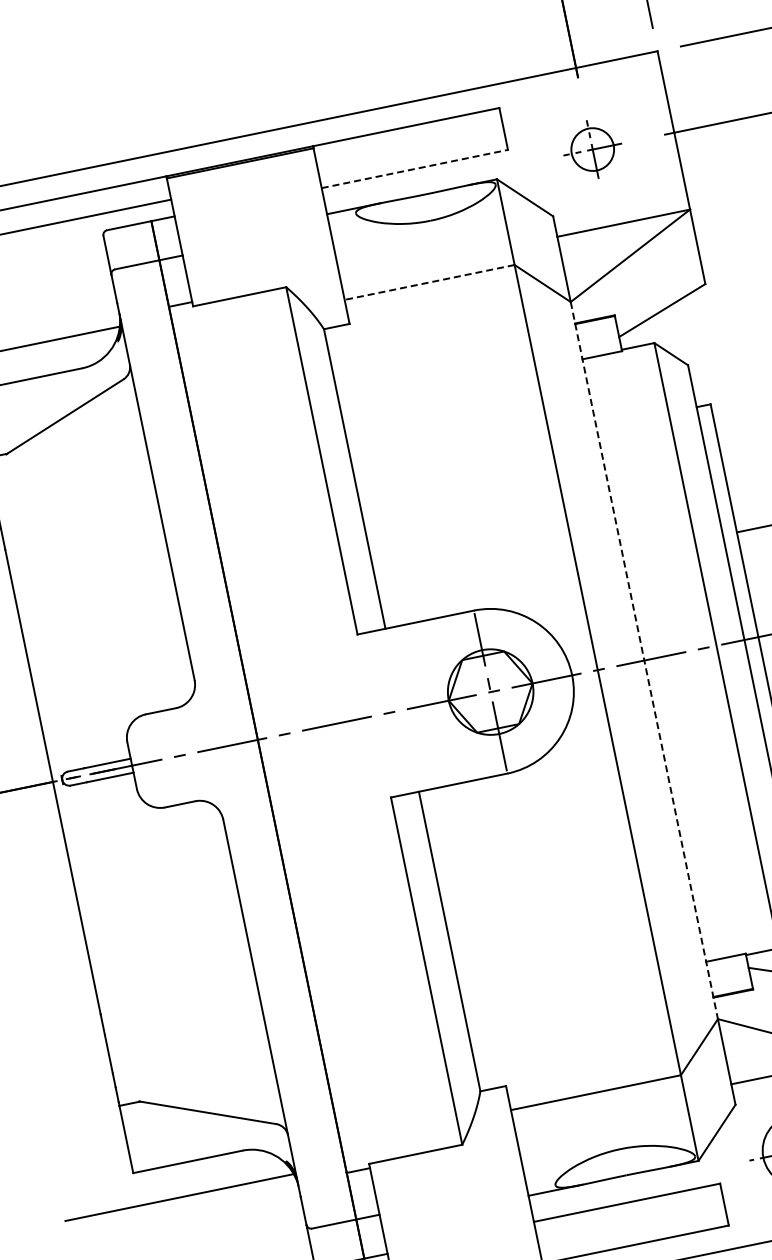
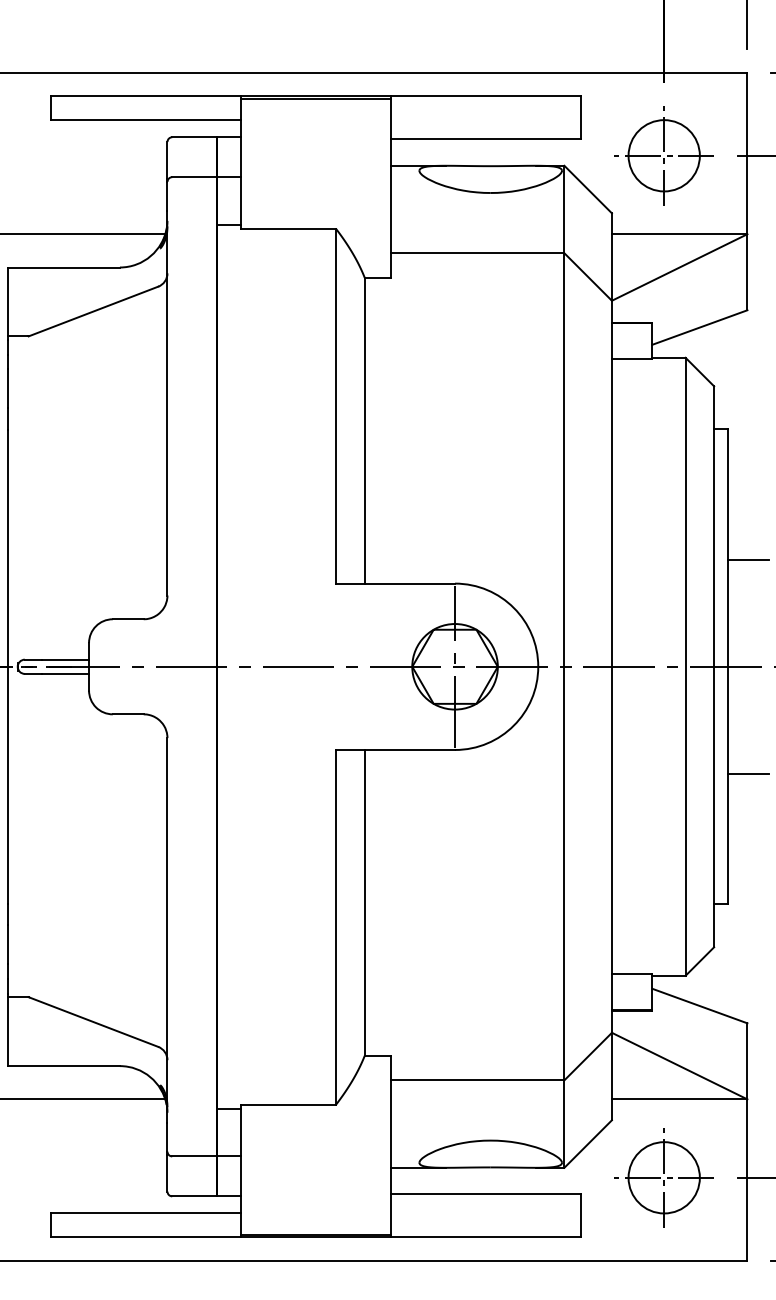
part: (592, 149) -> (663, 155), size x1.67
line: (415, 169) -> (486, 139), dashed -> solid
line: (429, 282) -> (477, 253), dashed -> solid
line: (644, 661) -> (611, 667), dashed -> solid

